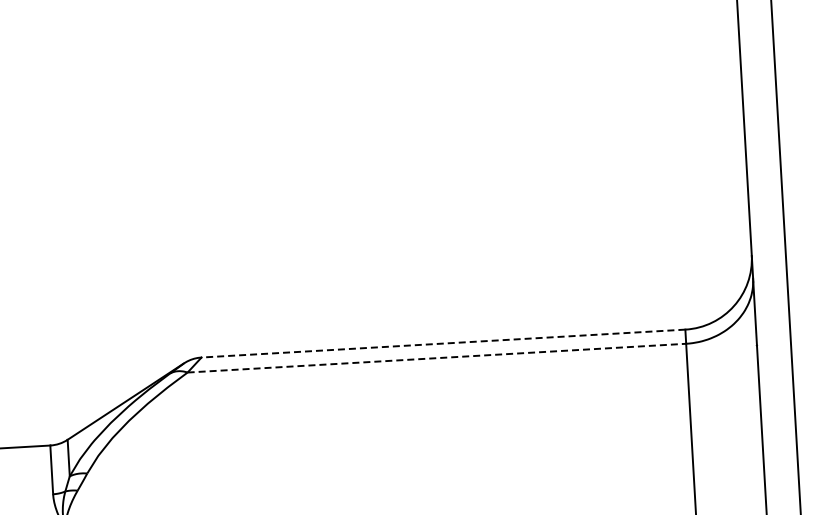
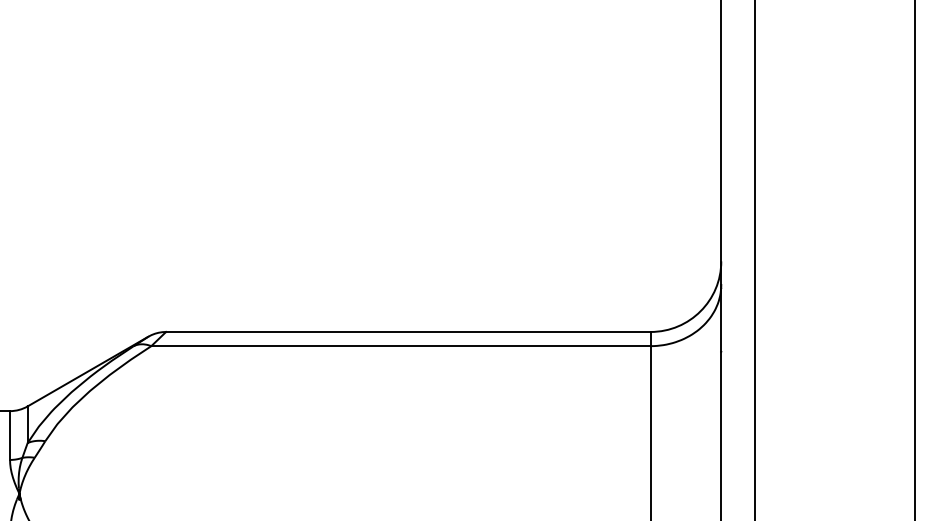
line: (442, 343) -> (407, 331), dashed -> solid
line: (437, 358) -> (401, 346), dashed -> solid

